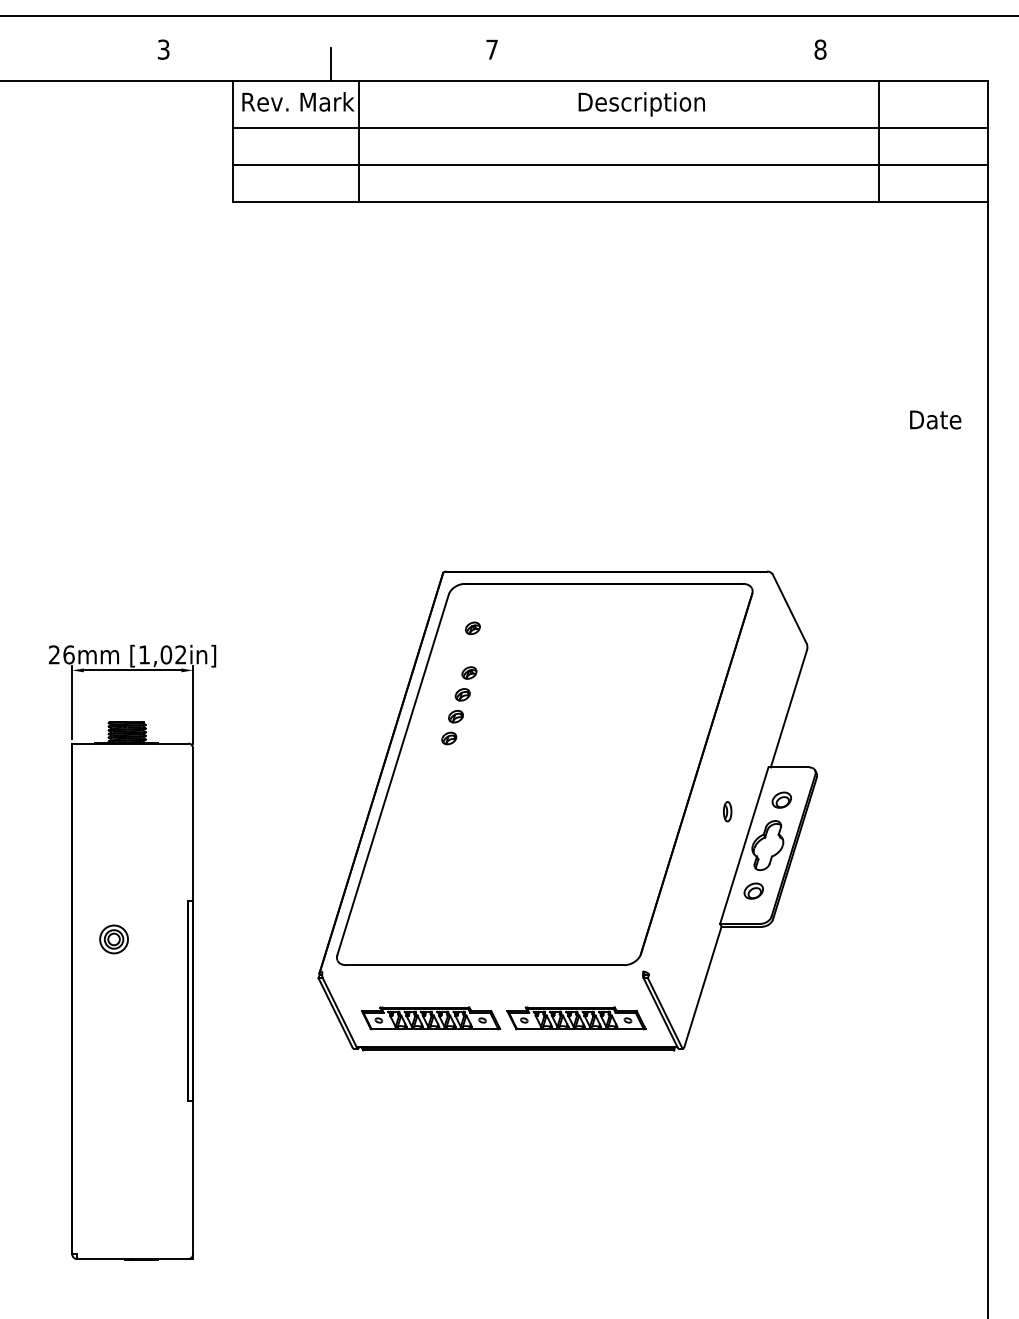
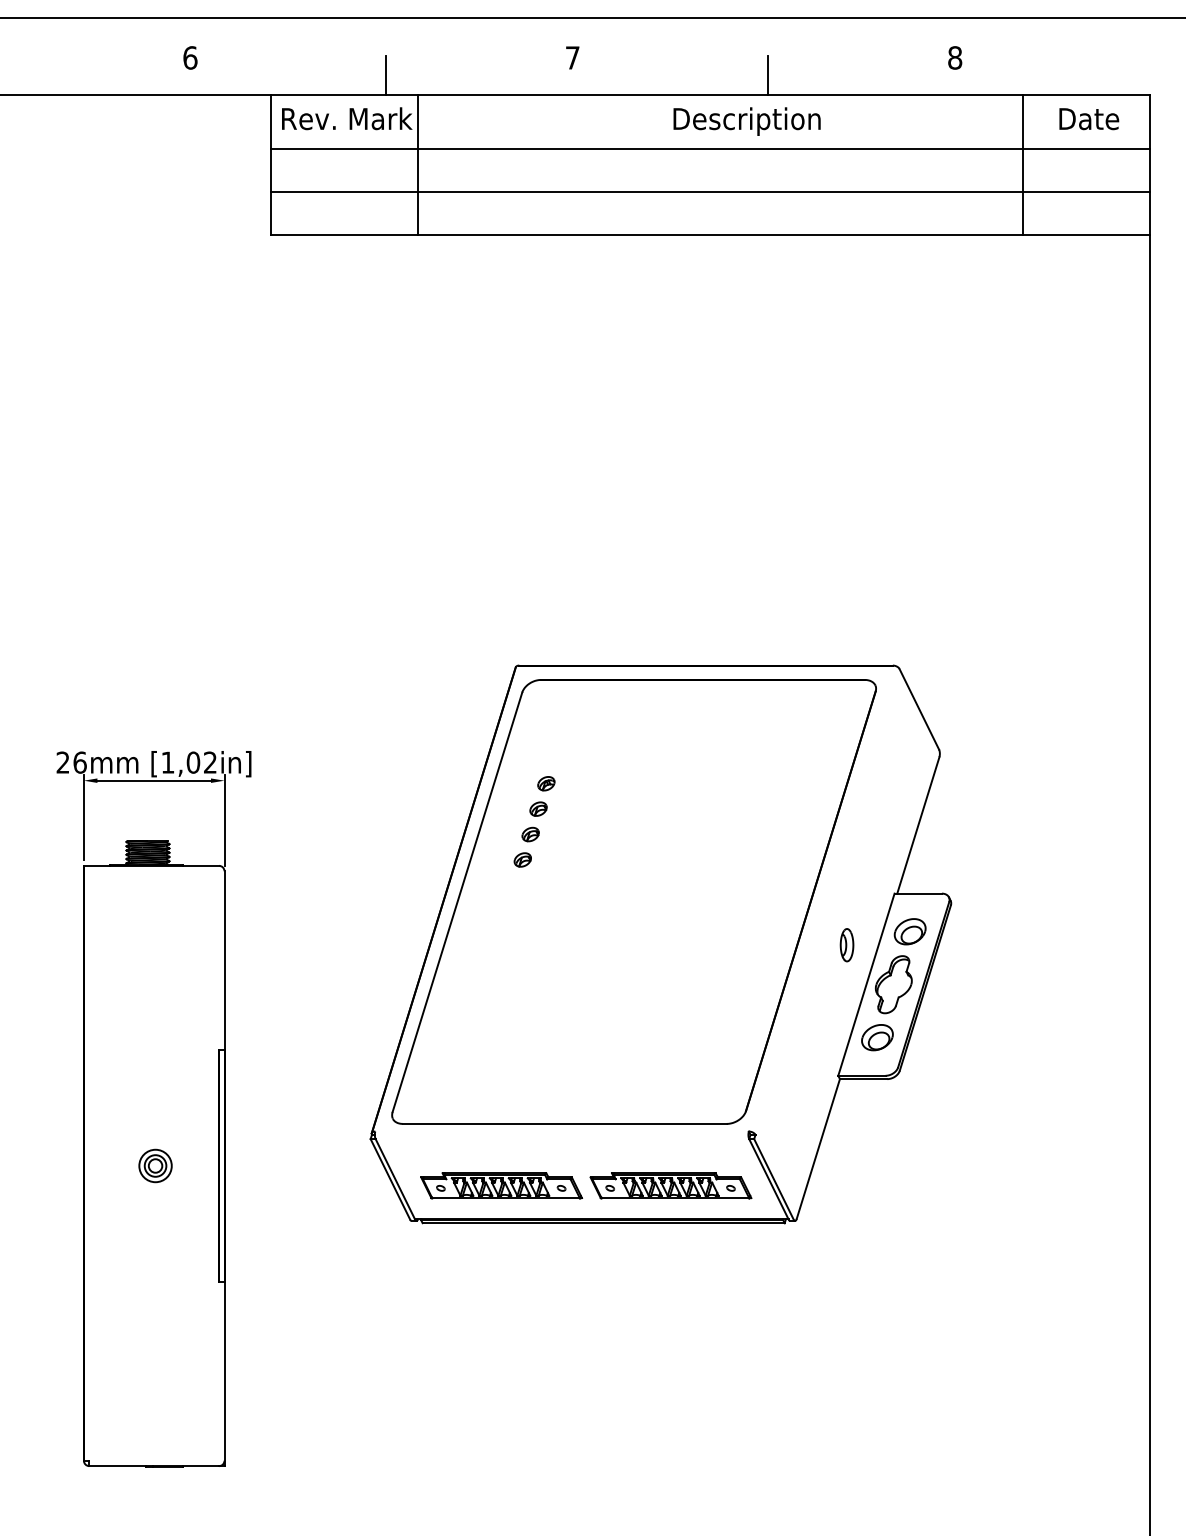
text: (163, 49) -> (190, 57), 3 -> 6
line: (659, 64) -> (767, 75), added
text: (935, 420) -> (1089, 119), moved
part: (473, 628) -> (550, 731), removed
part: (781, 799) -> (909, 931), size x1.43
part: (727, 811) -> (846, 945), size x1.43
part: (753, 890) -> (877, 1037), size x1.43
part: (114, 939) -> (155, 1165), moved

